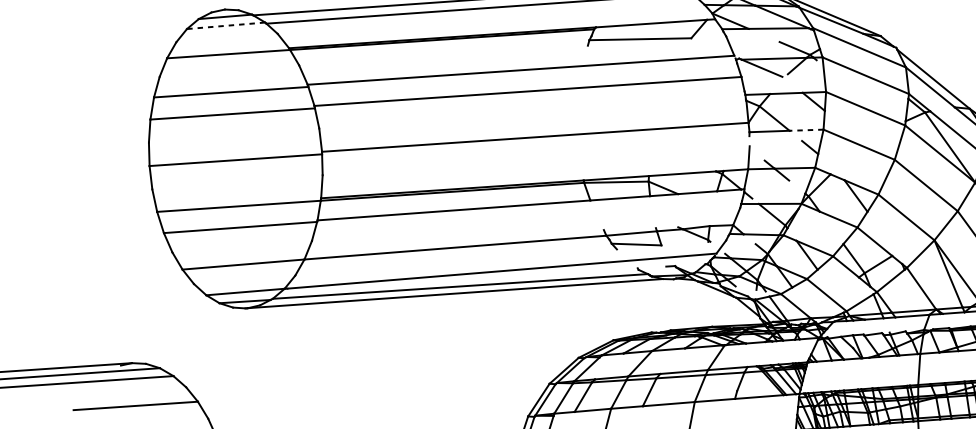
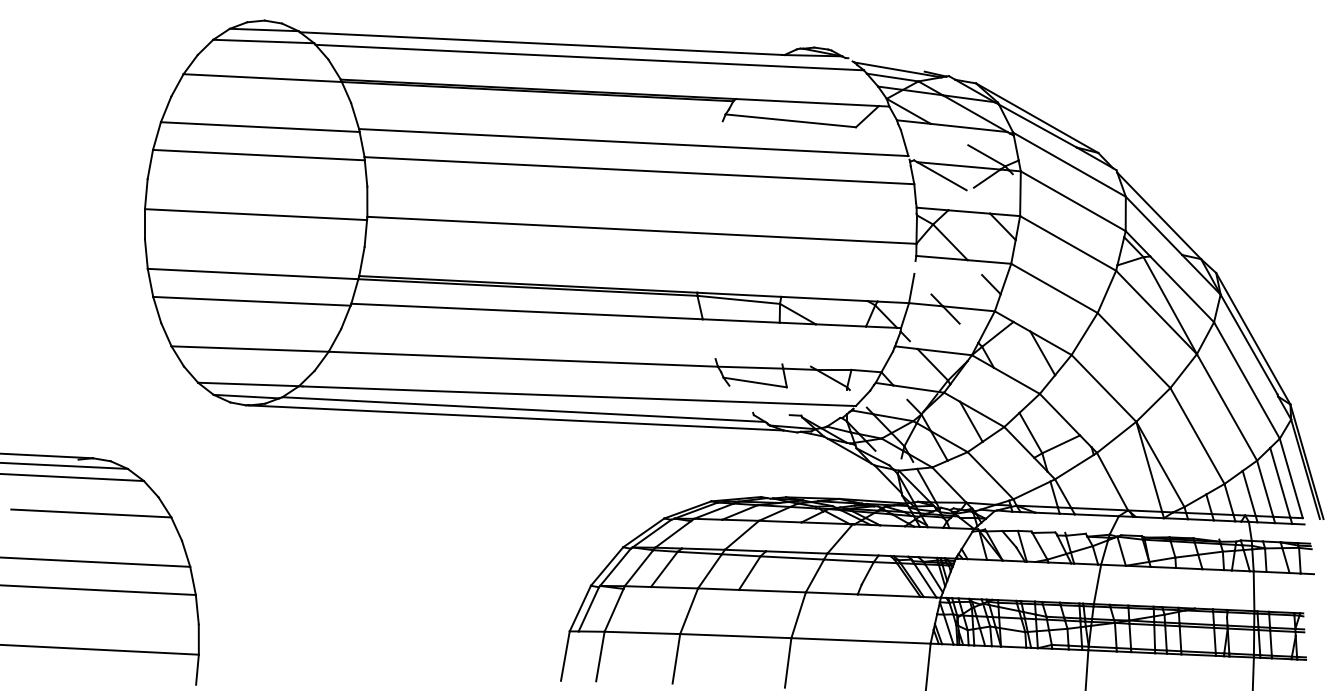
line: (225, 25) -> (263, 41), dashed -> solid
line: (806, 129) -> (989, 261), dashed -> solid

